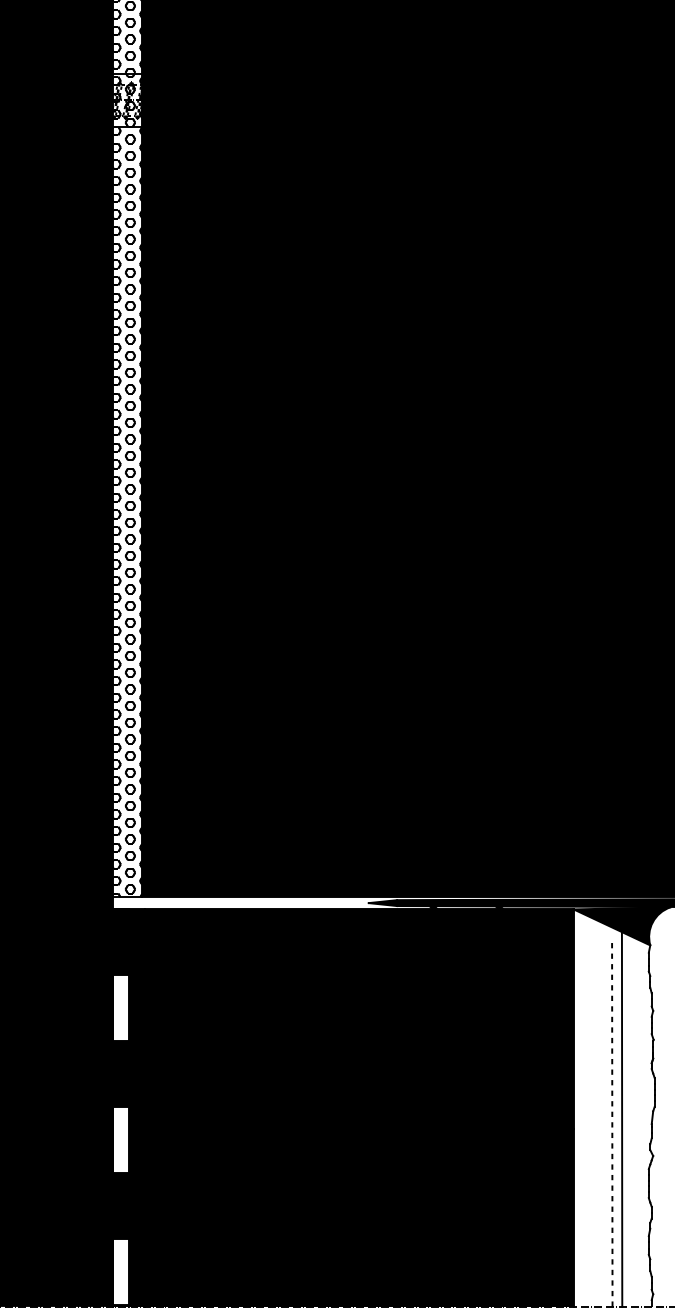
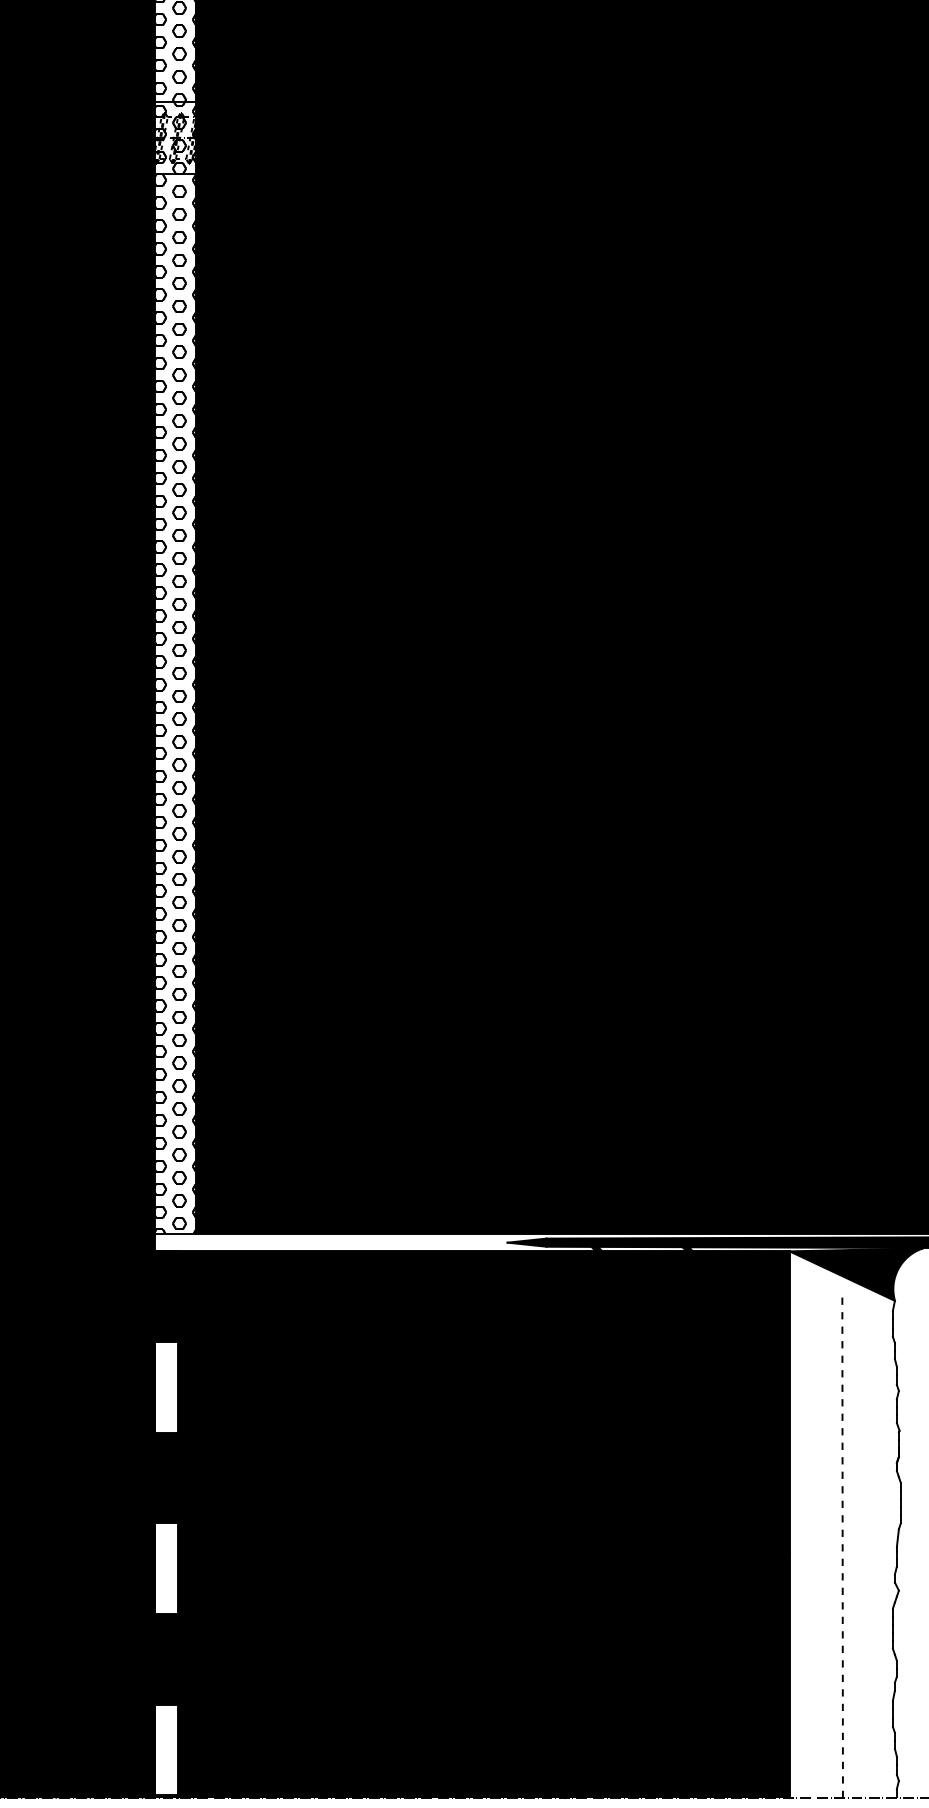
line: (621, 1118) -> (855, 1539), removed

